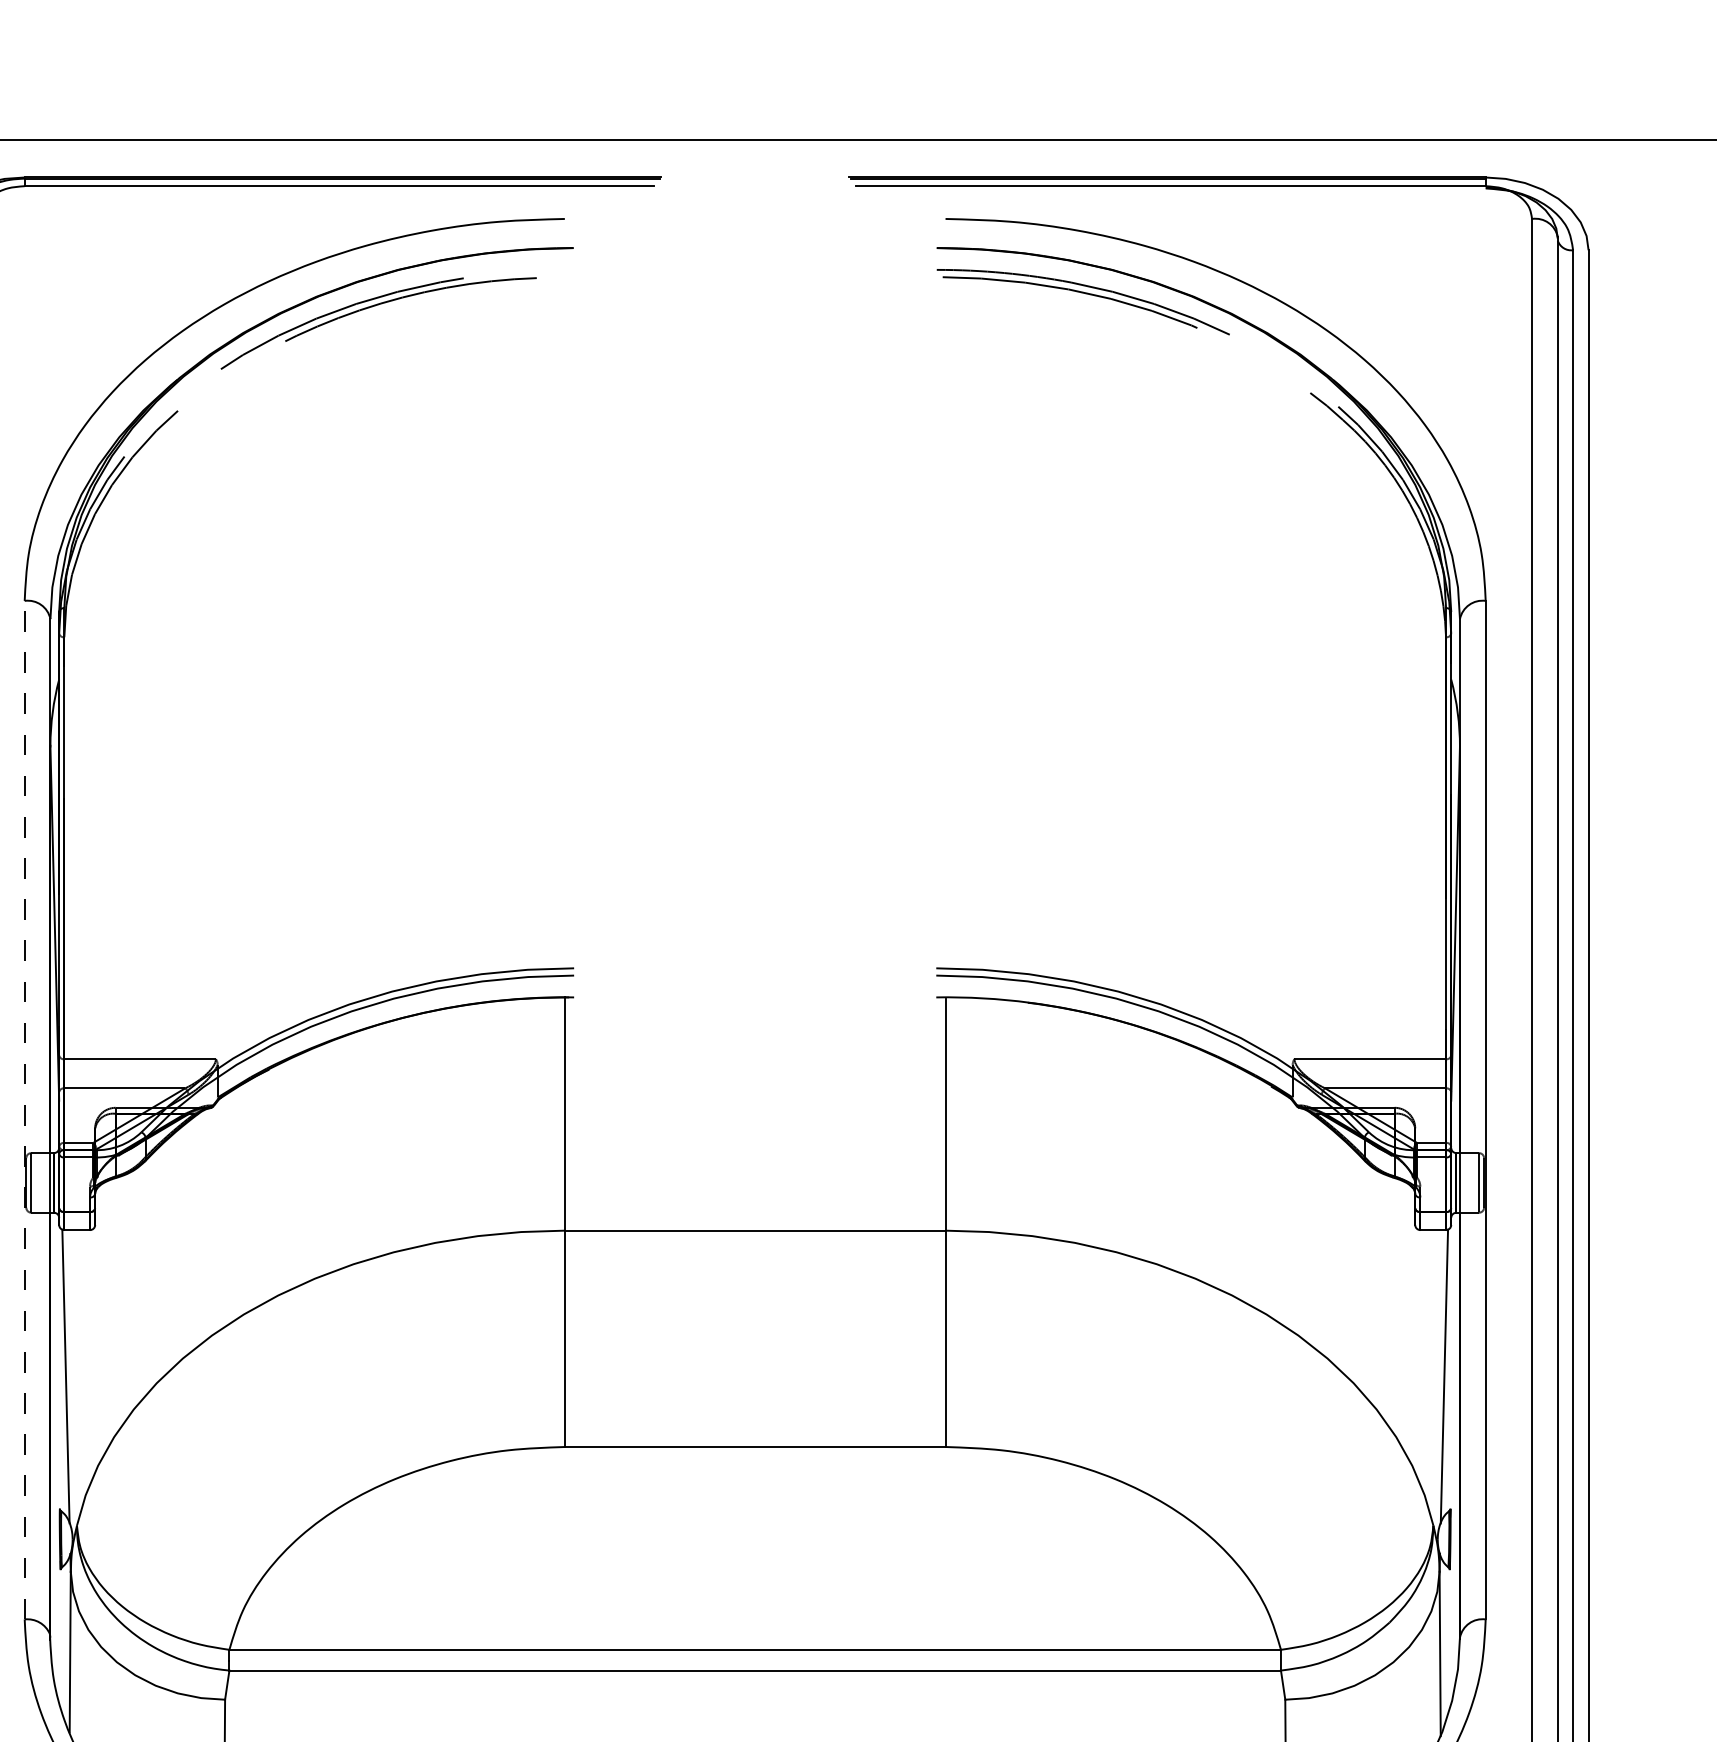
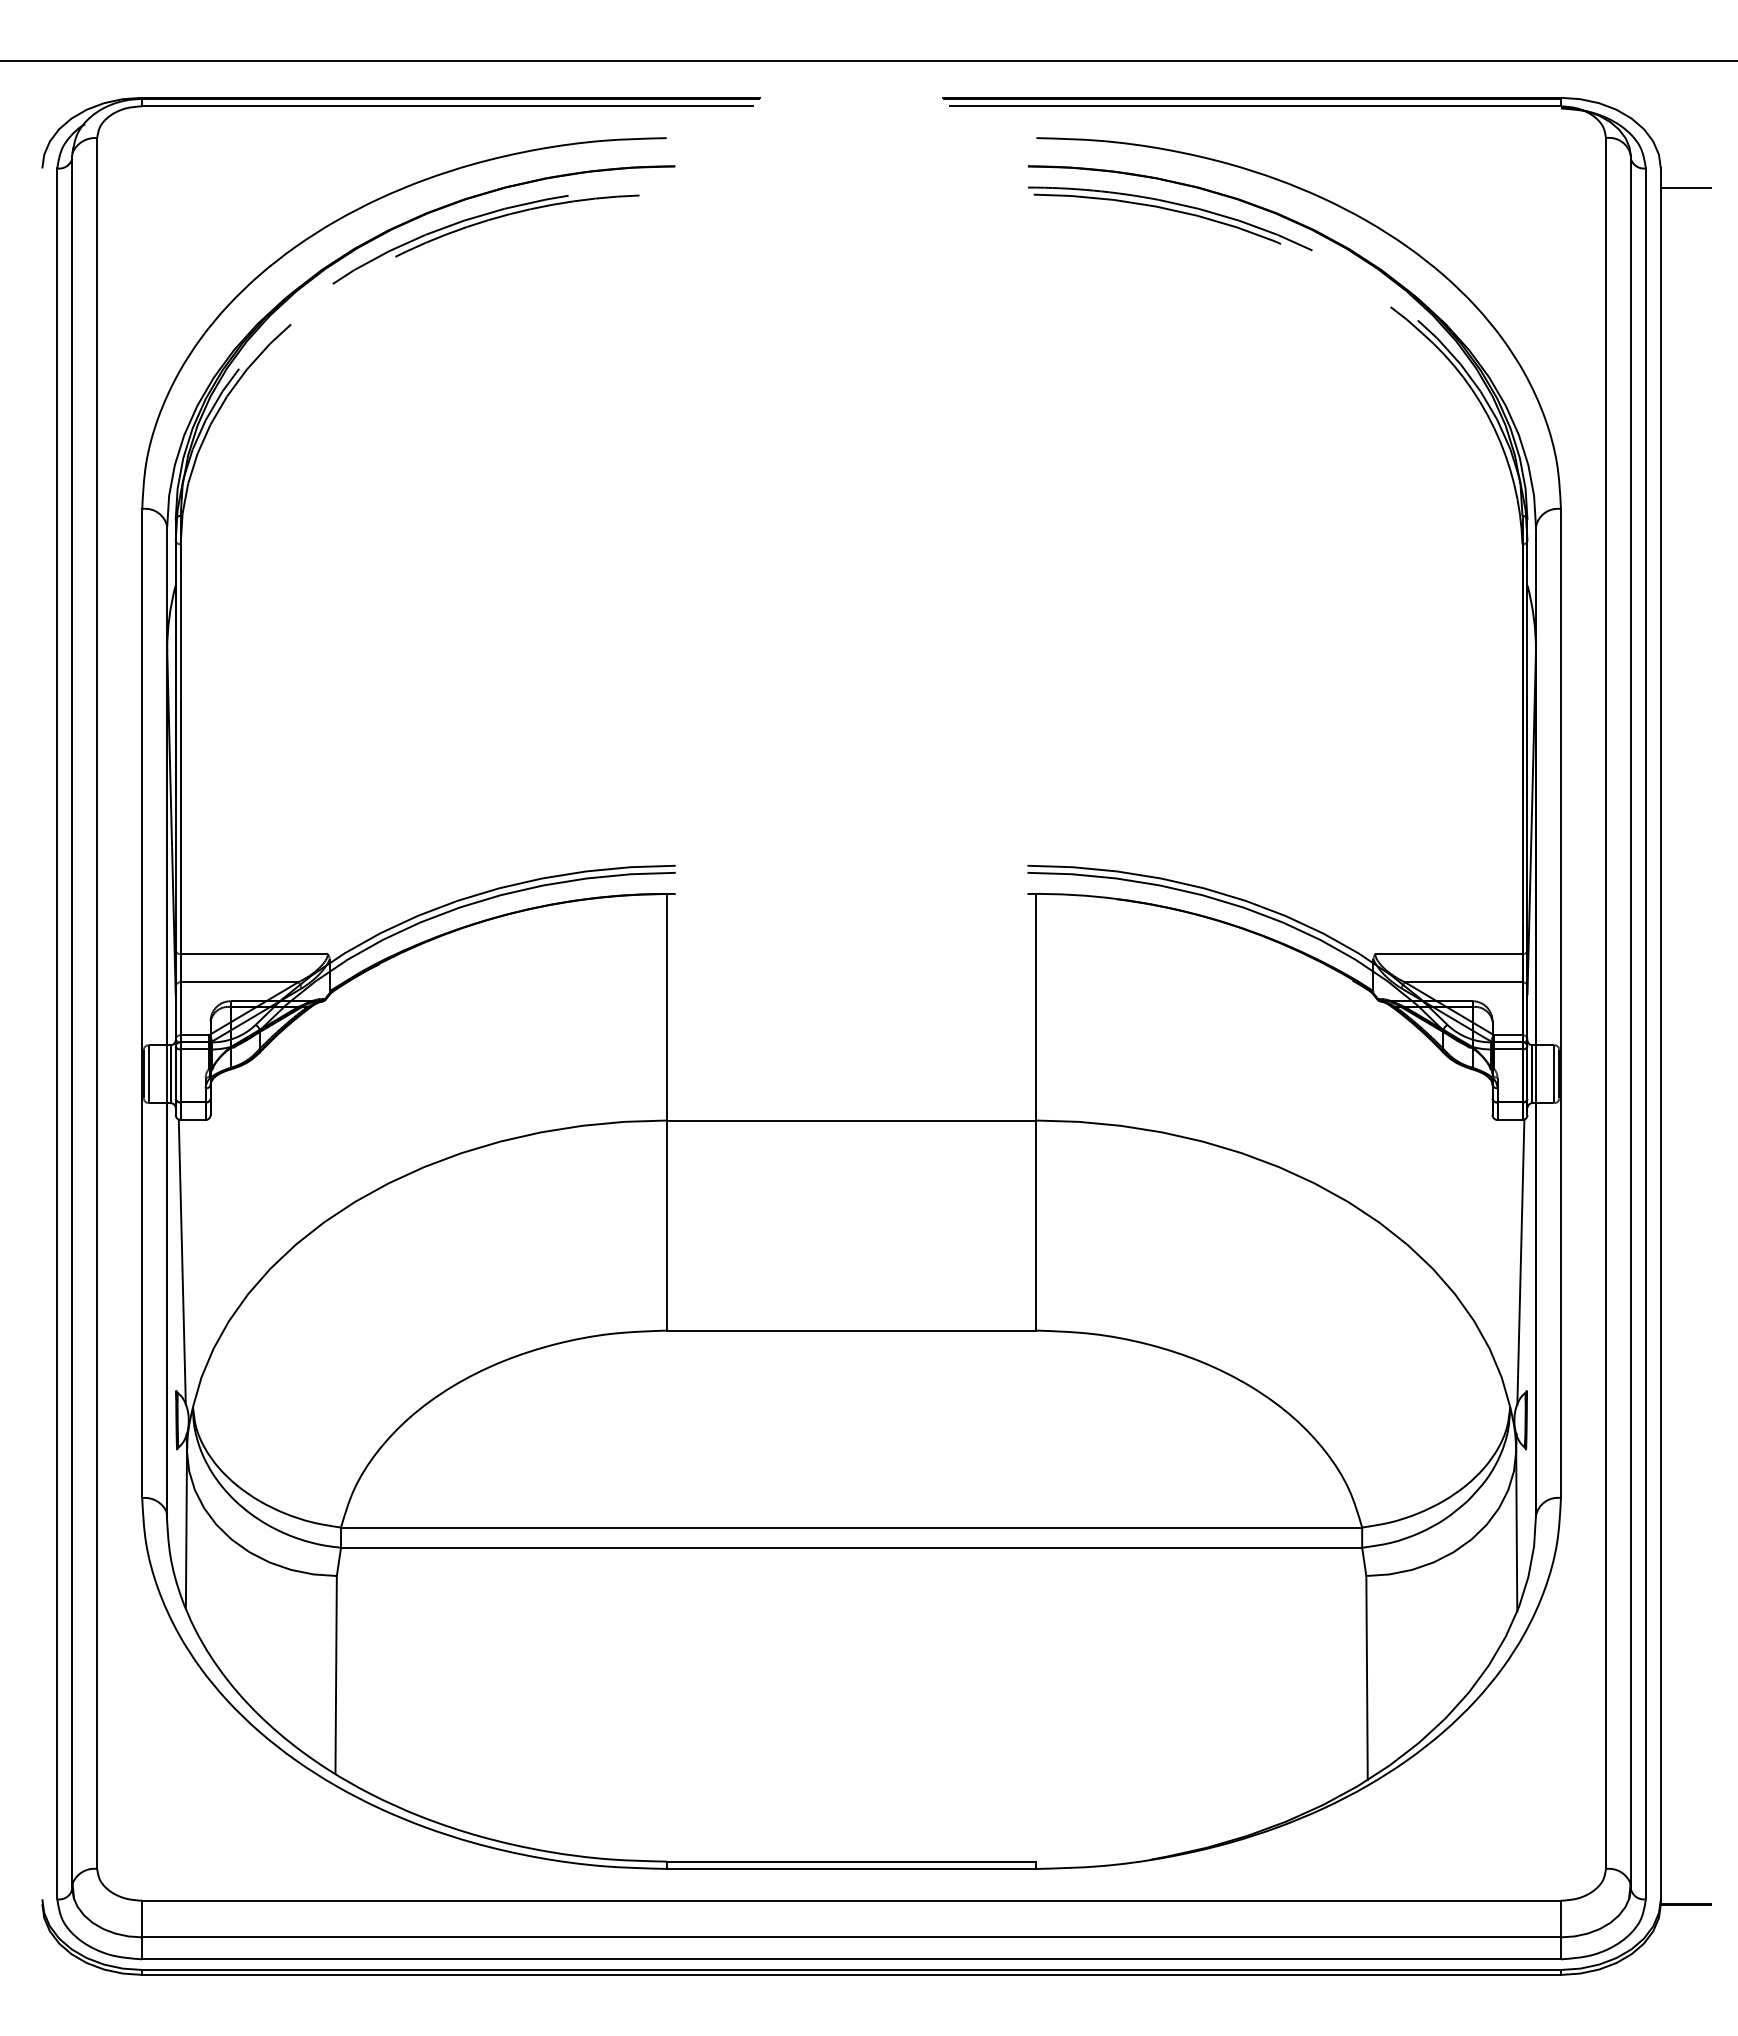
line: (1613, 270) -> (1685, 188), added
line: (24, 1110) -> (142, 1003), dashed -> solid

